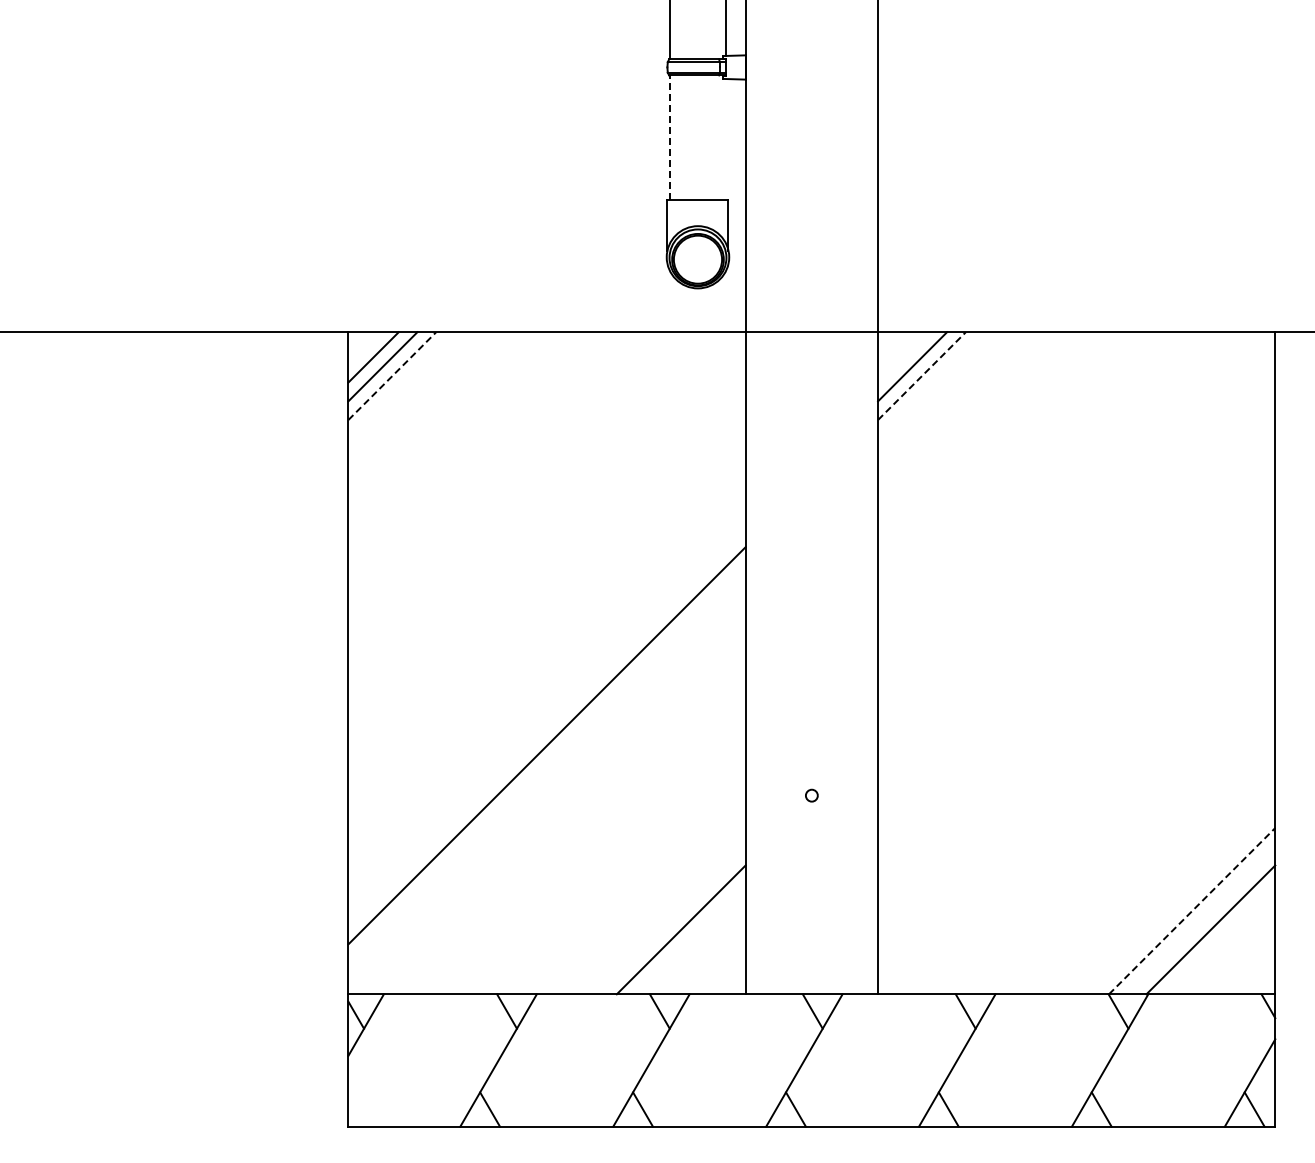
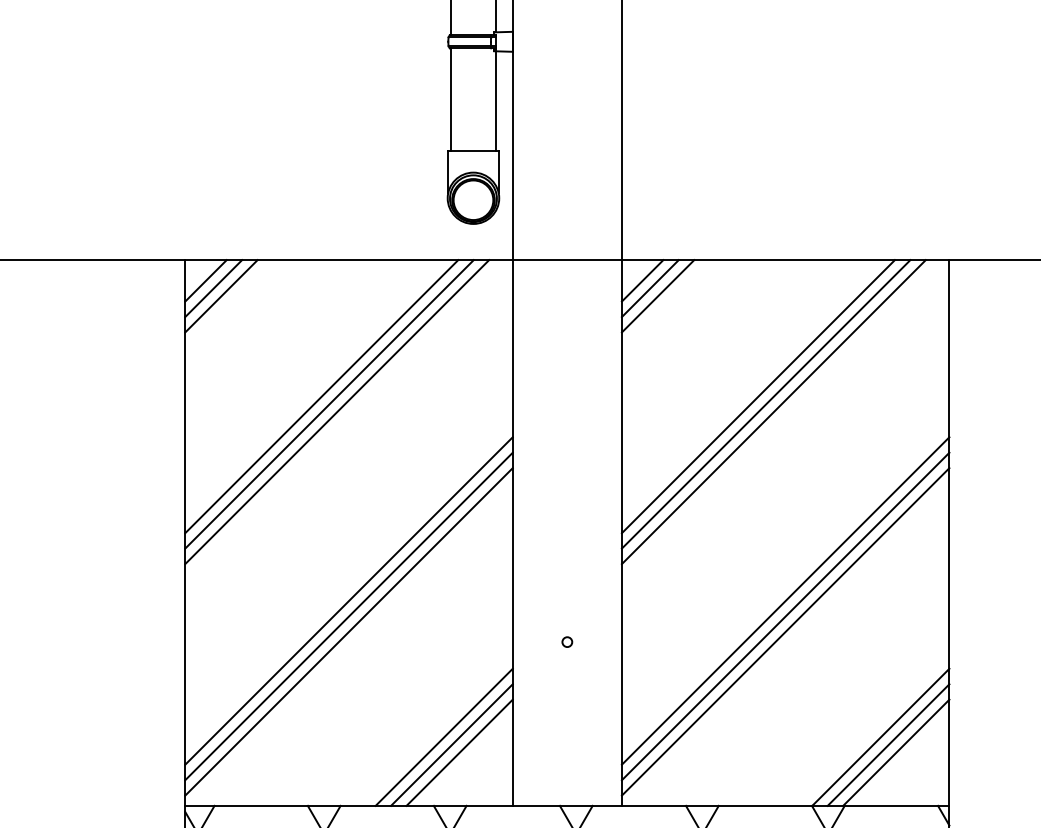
line: (670, 137) -> (450, 99), dashed -> solid
line: (725, 139) -> (496, 101), added
line: (903, 357) -> (642, 280), added
line: (392, 375) -> (221, 295), dashed -> solid
line: (922, 375) -> (658, 295), dashed -> solid
line: (513, 497) -> (321, 396), added
line: (1043, 497) -> (758, 396), added
line: (523, 507) -> (329, 404), added
line: (1053, 507) -> (766, 404), added
line: (532, 516) -> (337, 411), added
line: (1062, 516) -> (773, 411), added
line: (1076, 745) -> (785, 600), added
line: (546, 764) -> (348, 616), added
line: (1076, 764) -> (785, 616), added
line: (546, 782) -> (348, 631), added
line: (1076, 782) -> (785, 631), added
line: (662, 910) -> (444, 736), added
line: (1192, 911) -> (881, 737), dashed -> solid
line: (671, 920) -> (451, 745), added
line: (1201, 920) -> (888, 745), added

